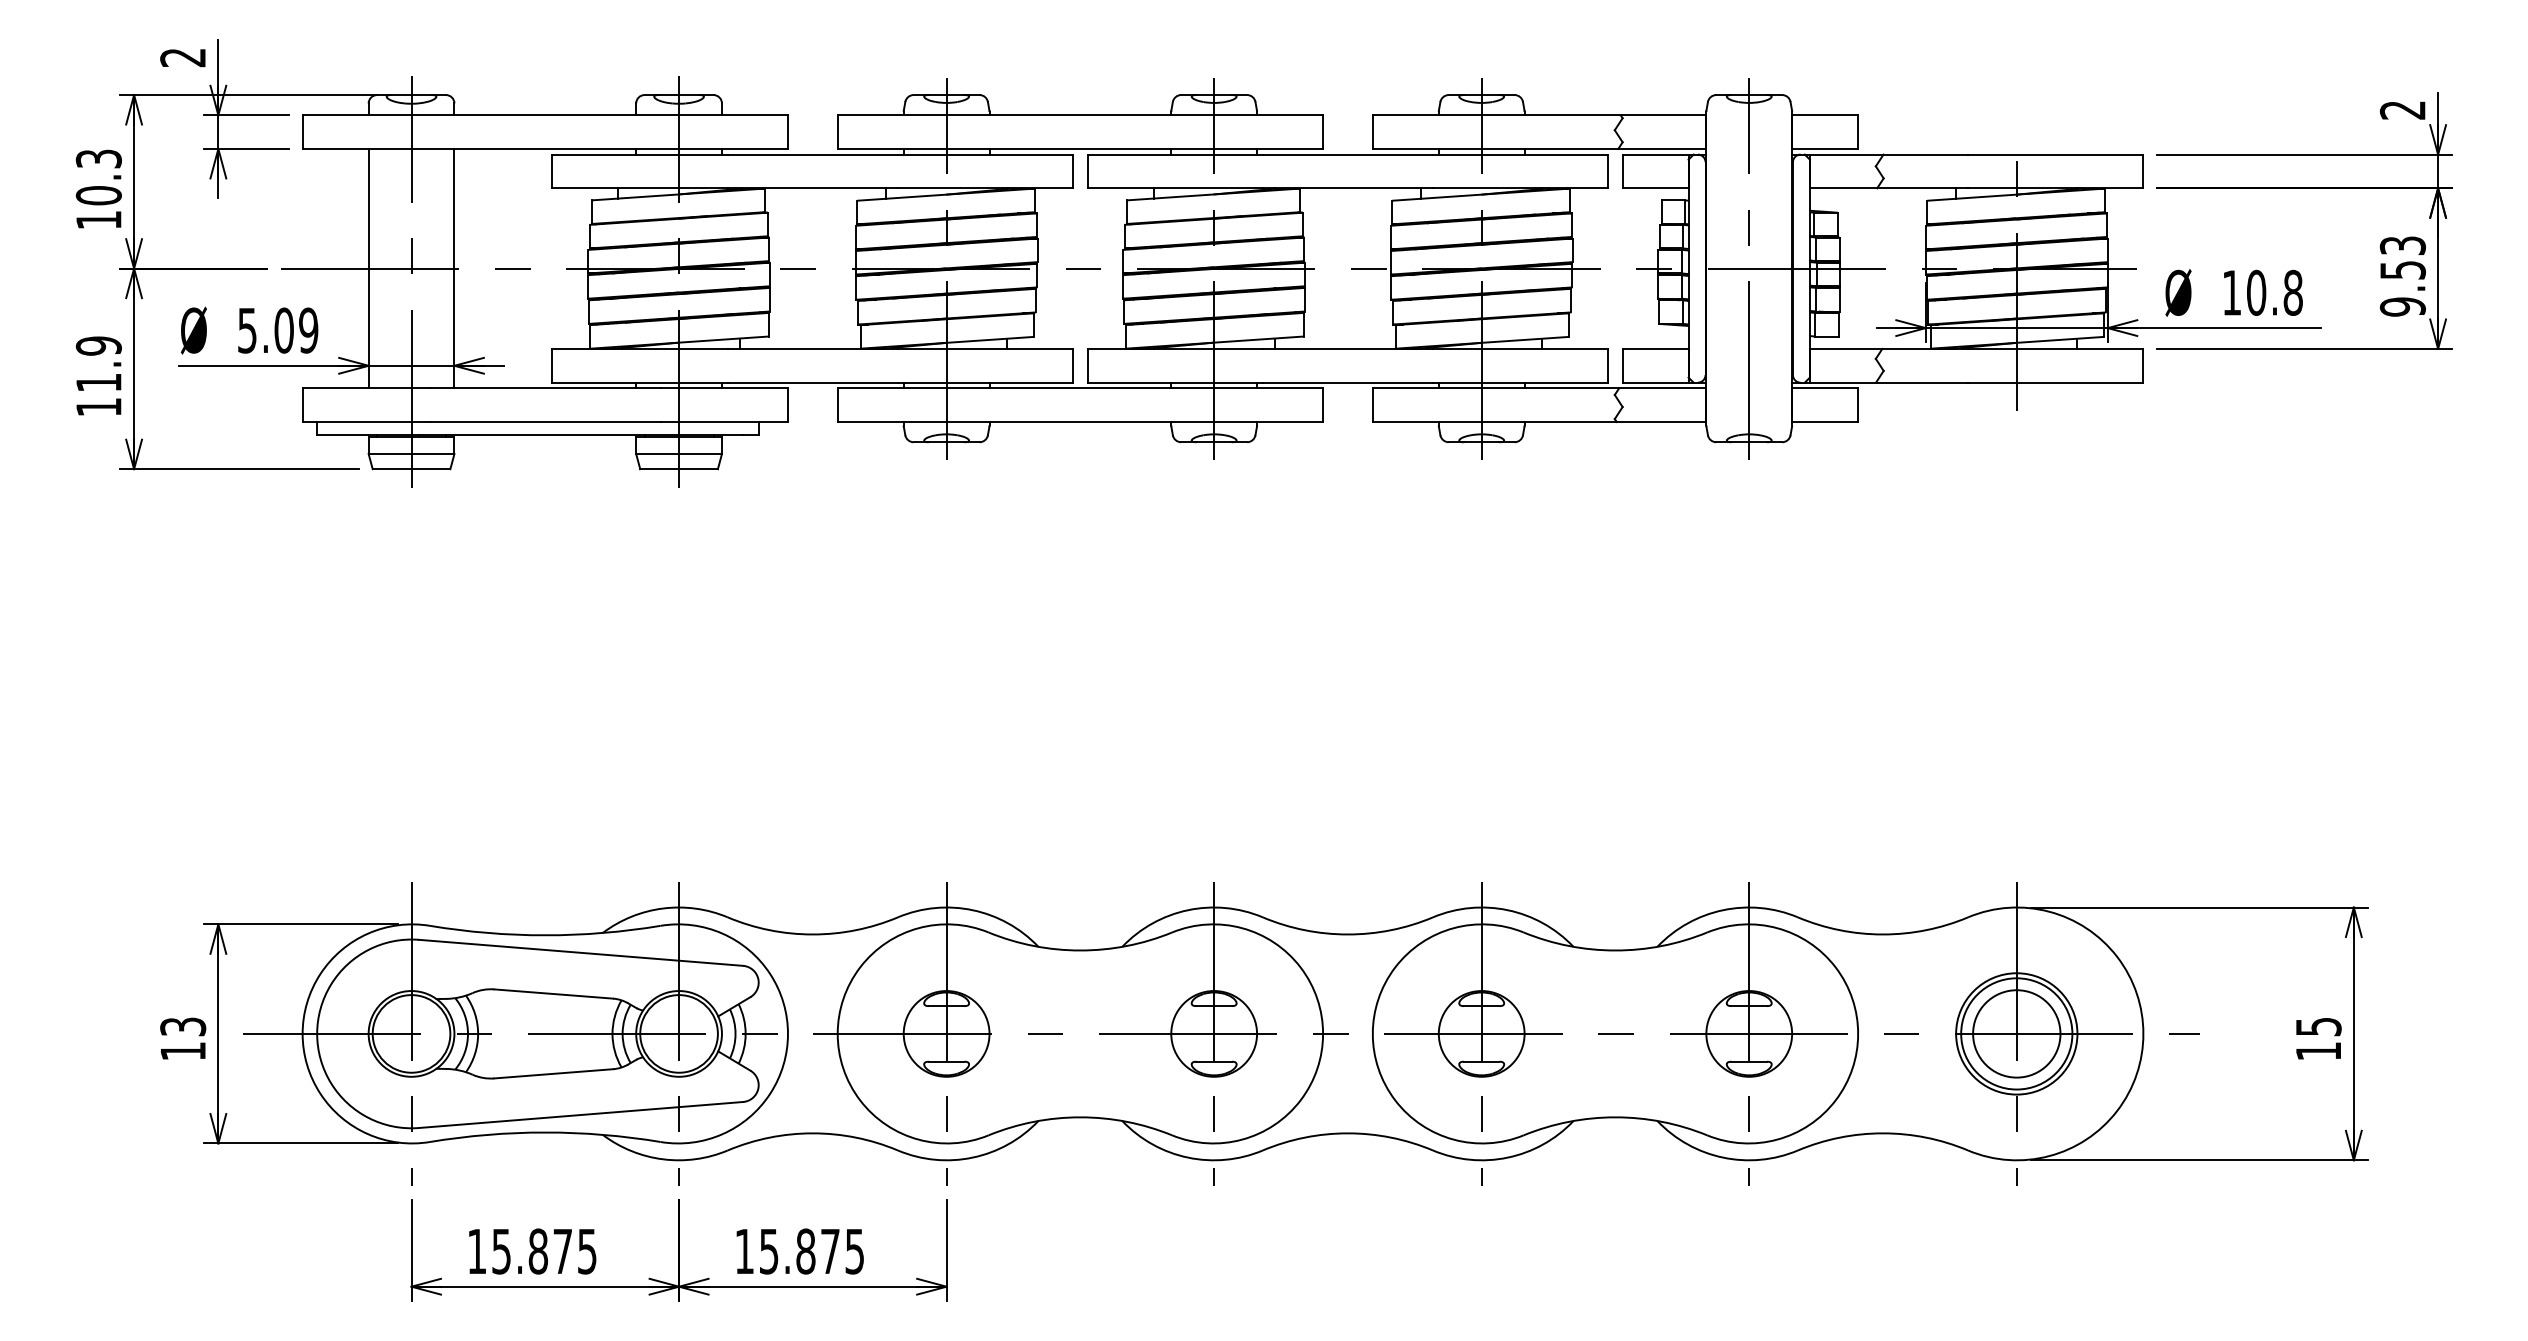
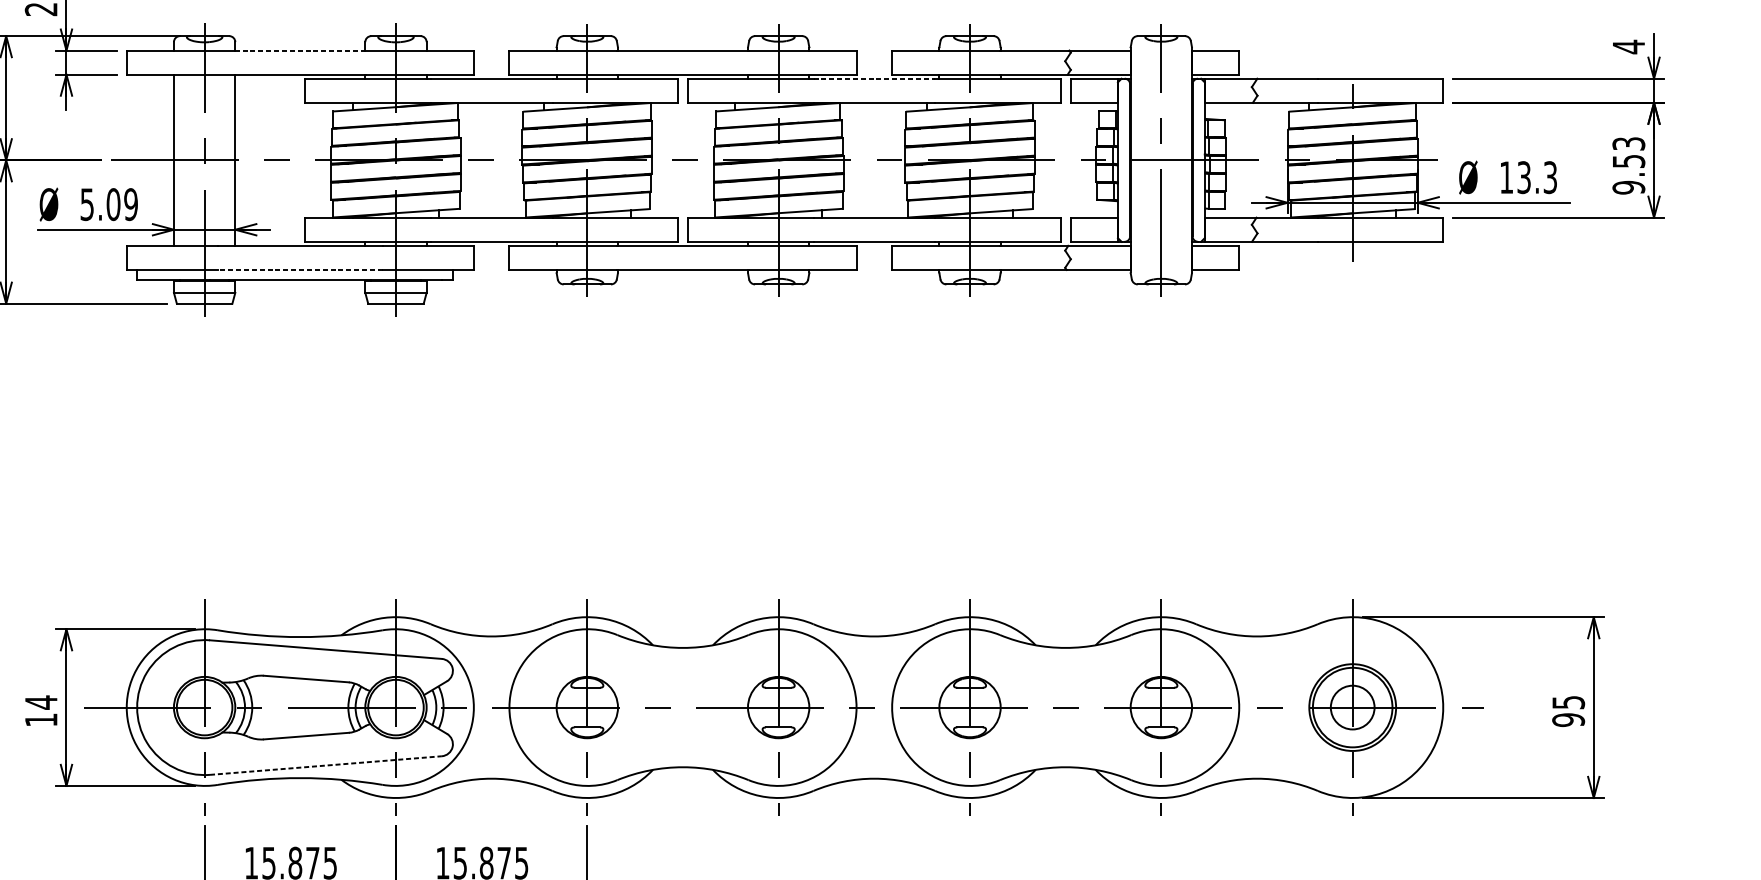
text: (2402, 110) -> (1628, 47), 2 -> 4
line: (545, 115) -> (300, 50), solid -> dashed
line: (1348, 154) -> (874, 78), solid -> dashed
text: (2274, 292) -> (1537, 177), 10.8 -> 13.3
line: (544, 422) -> (299, 270), solid -> dashed
text: (183, 1026) -> (41, 702), 13 -> 14
circle: (2016, 1033) -> (1352, 707), size x0.7
text: (2318, 1051) -> (1568, 720), 15 -> 95
line: (581, 1114) -> (326, 765), solid -> dashed

